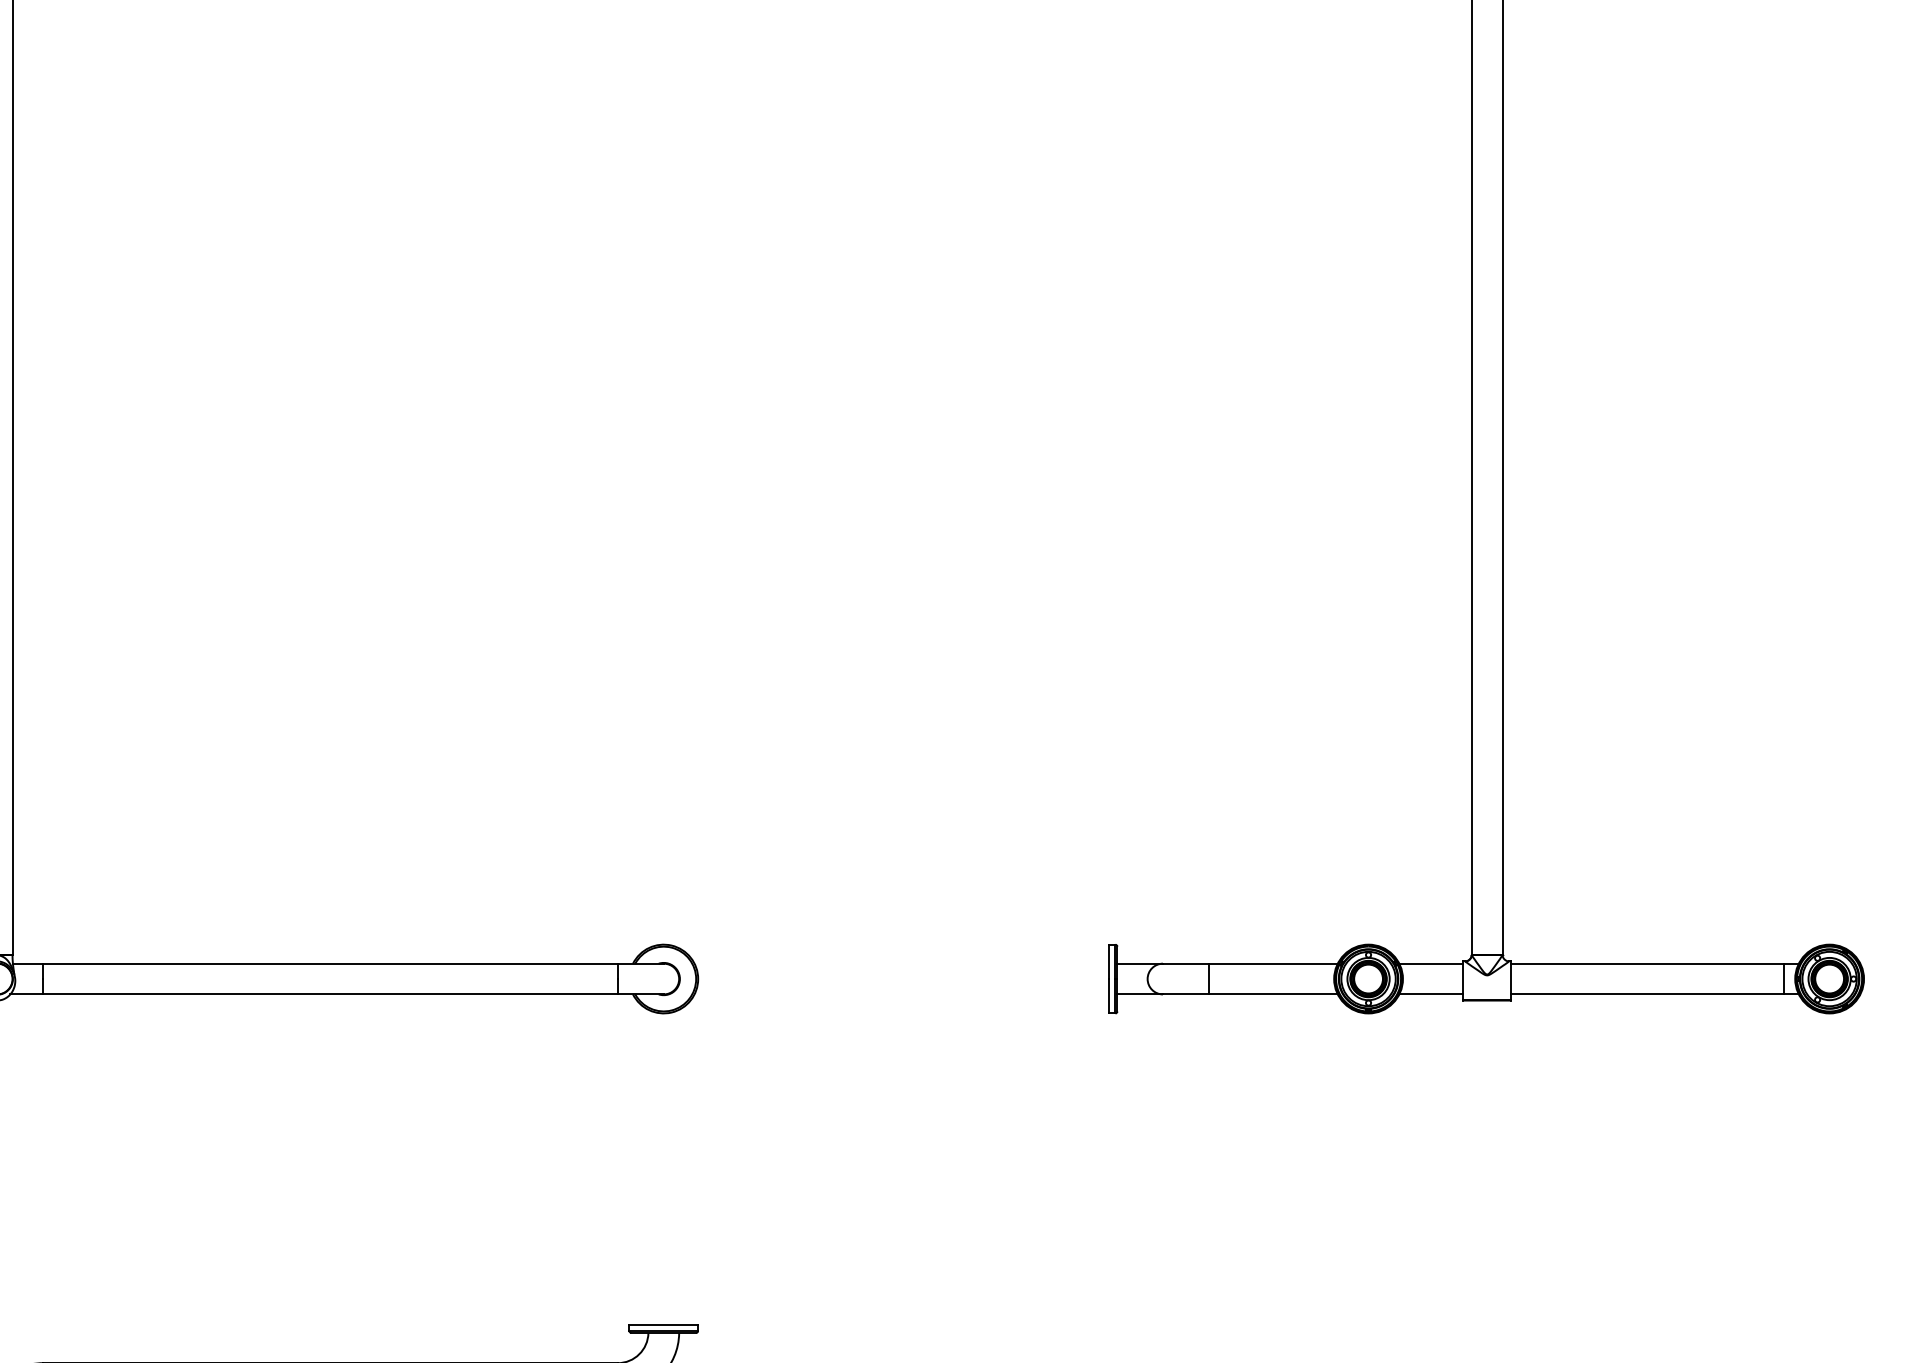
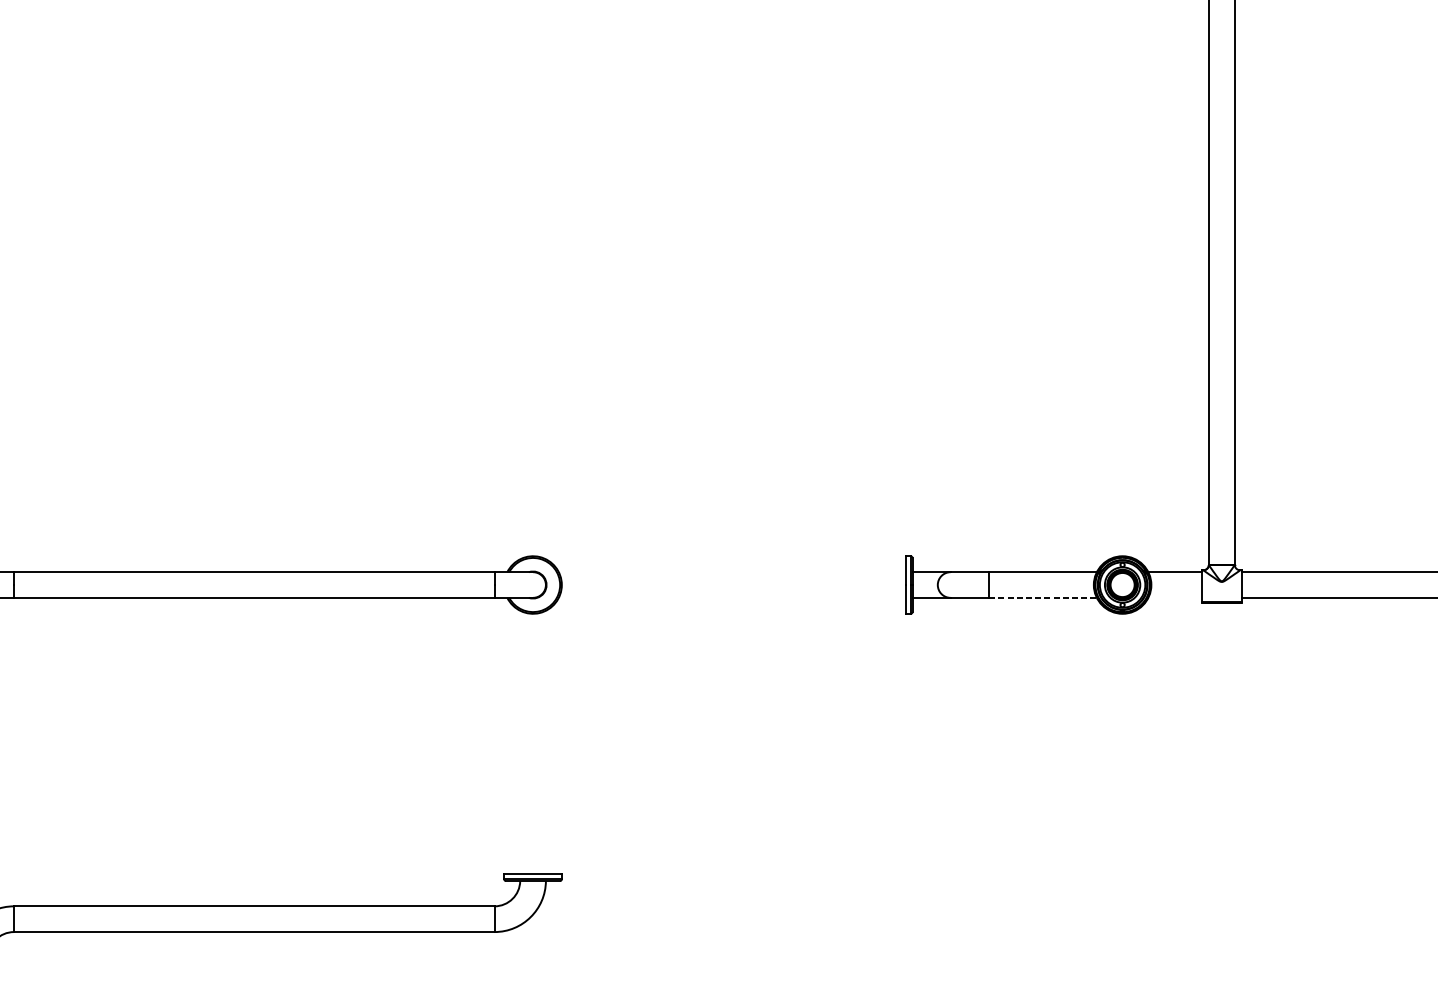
line: (1273, 994) -> (1043, 597), solid -> dashed
line: (1431, 994) -> (1175, 597), removed

